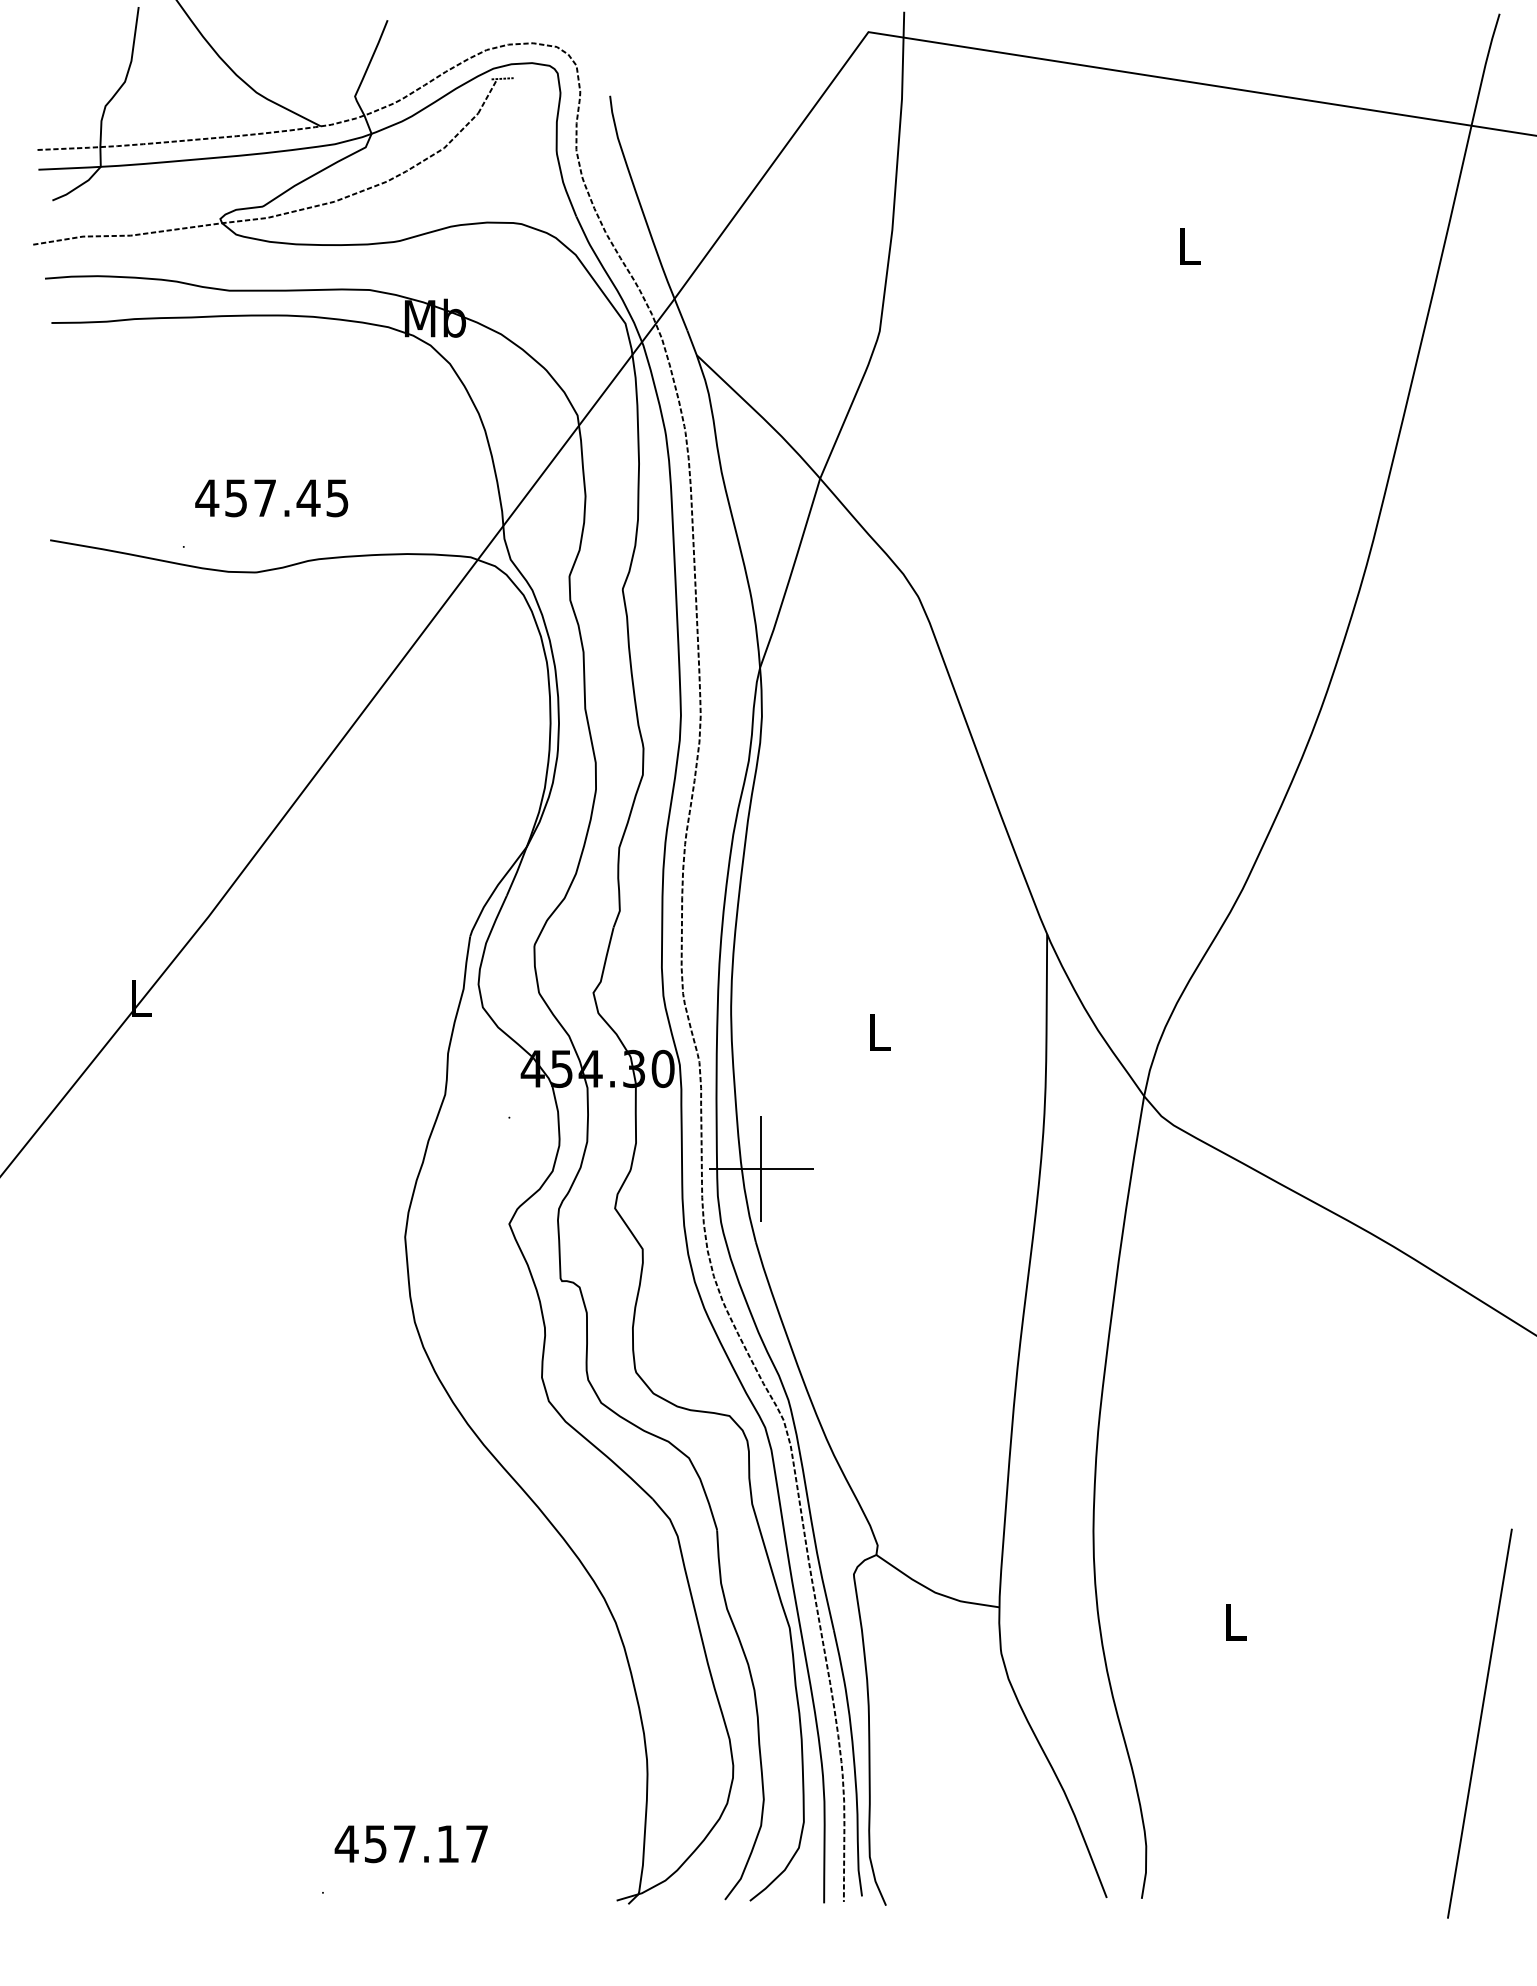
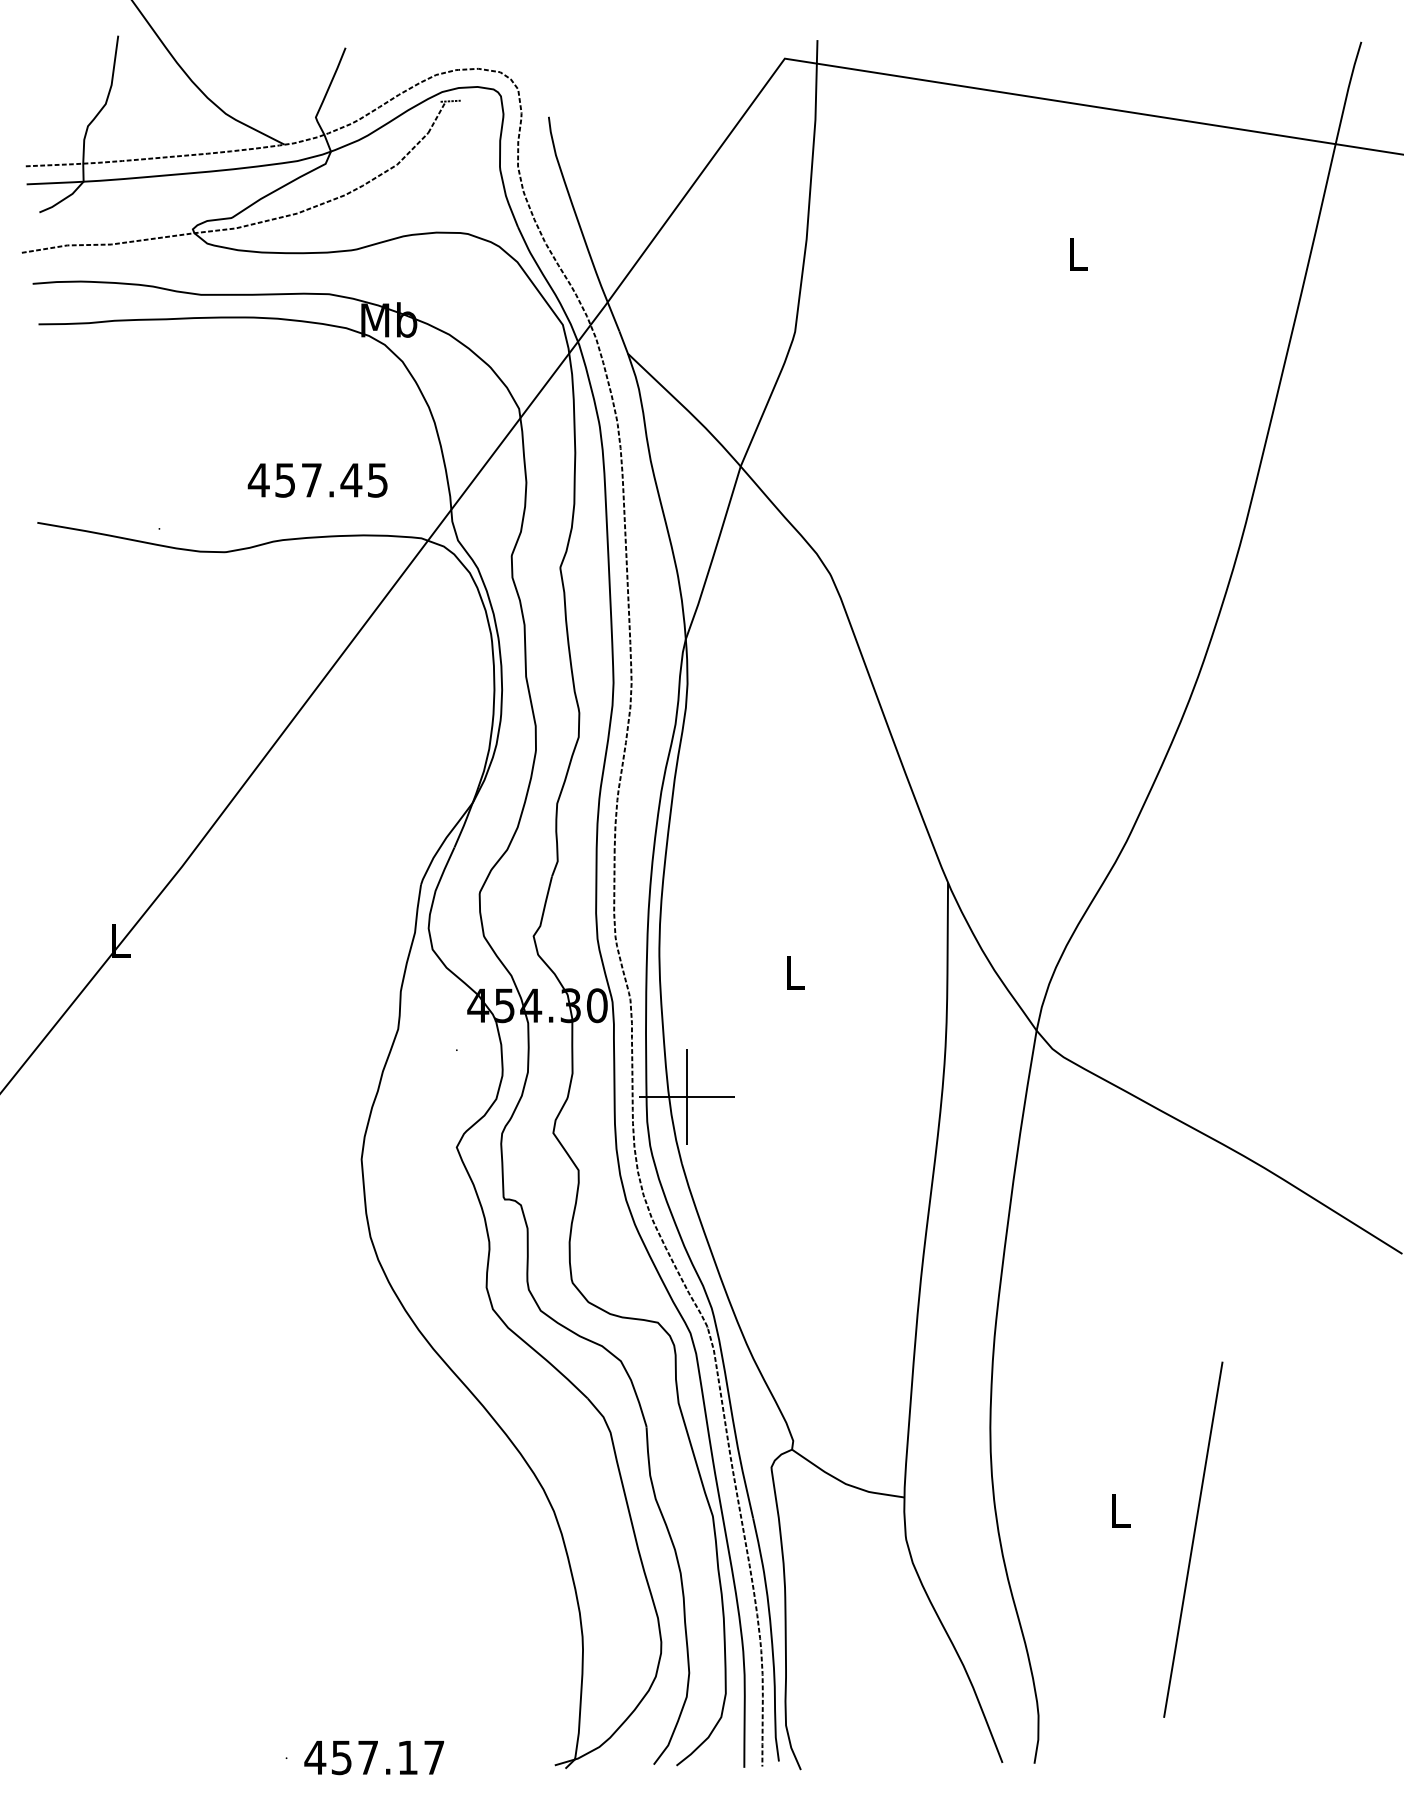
text: (271, 498) -> (317, 480), moved
line: (1480, 1723) -> (1193, 1539), moved
text: (410, 1844) -> (373, 1758), moved

